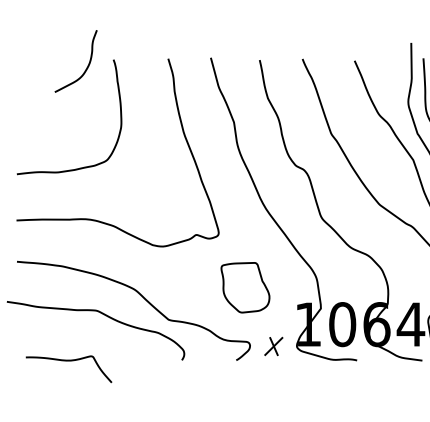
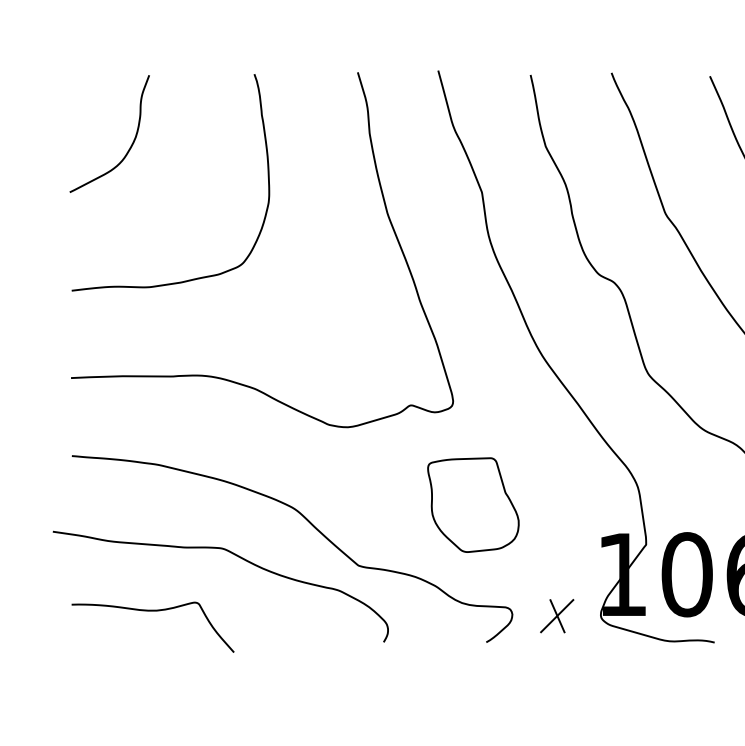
curve: (86, 67) -> (129, 145), moved
part: (245, 287) -> (473, 504), moved
curve: (68, 361) -> (152, 612), moved

